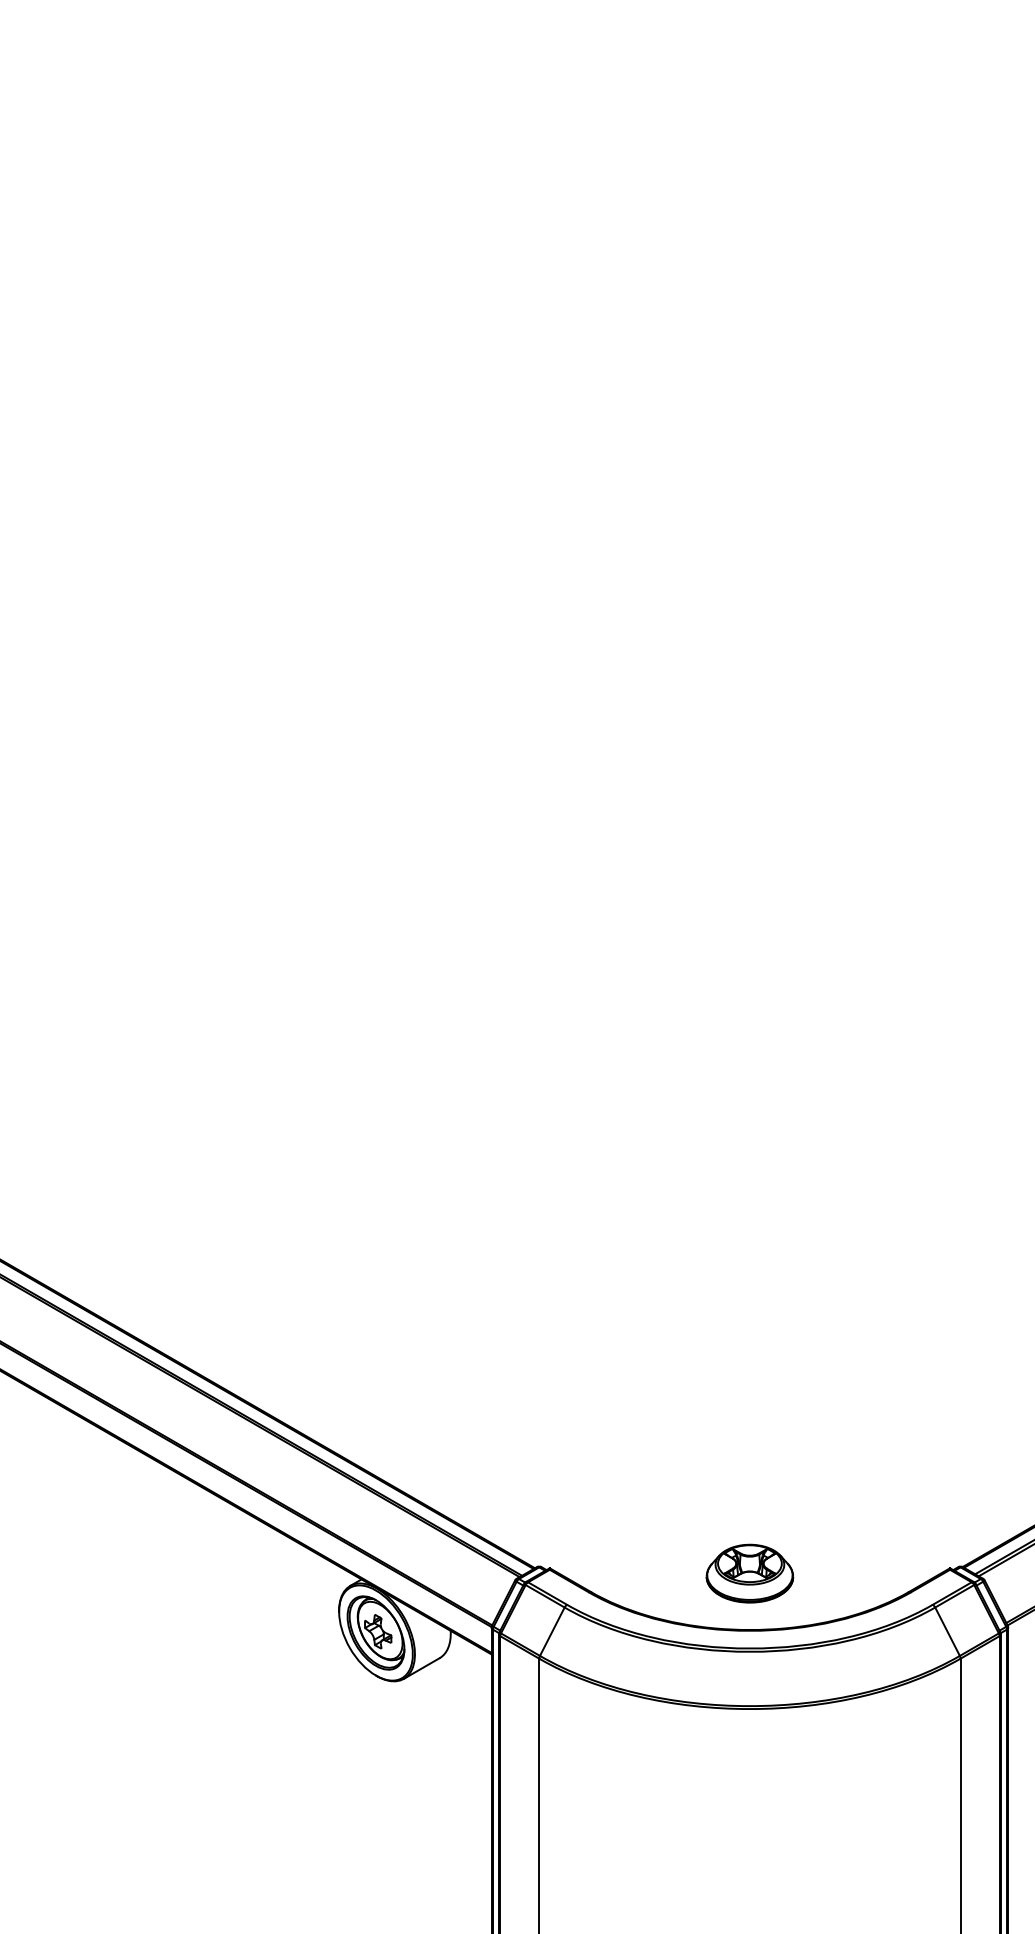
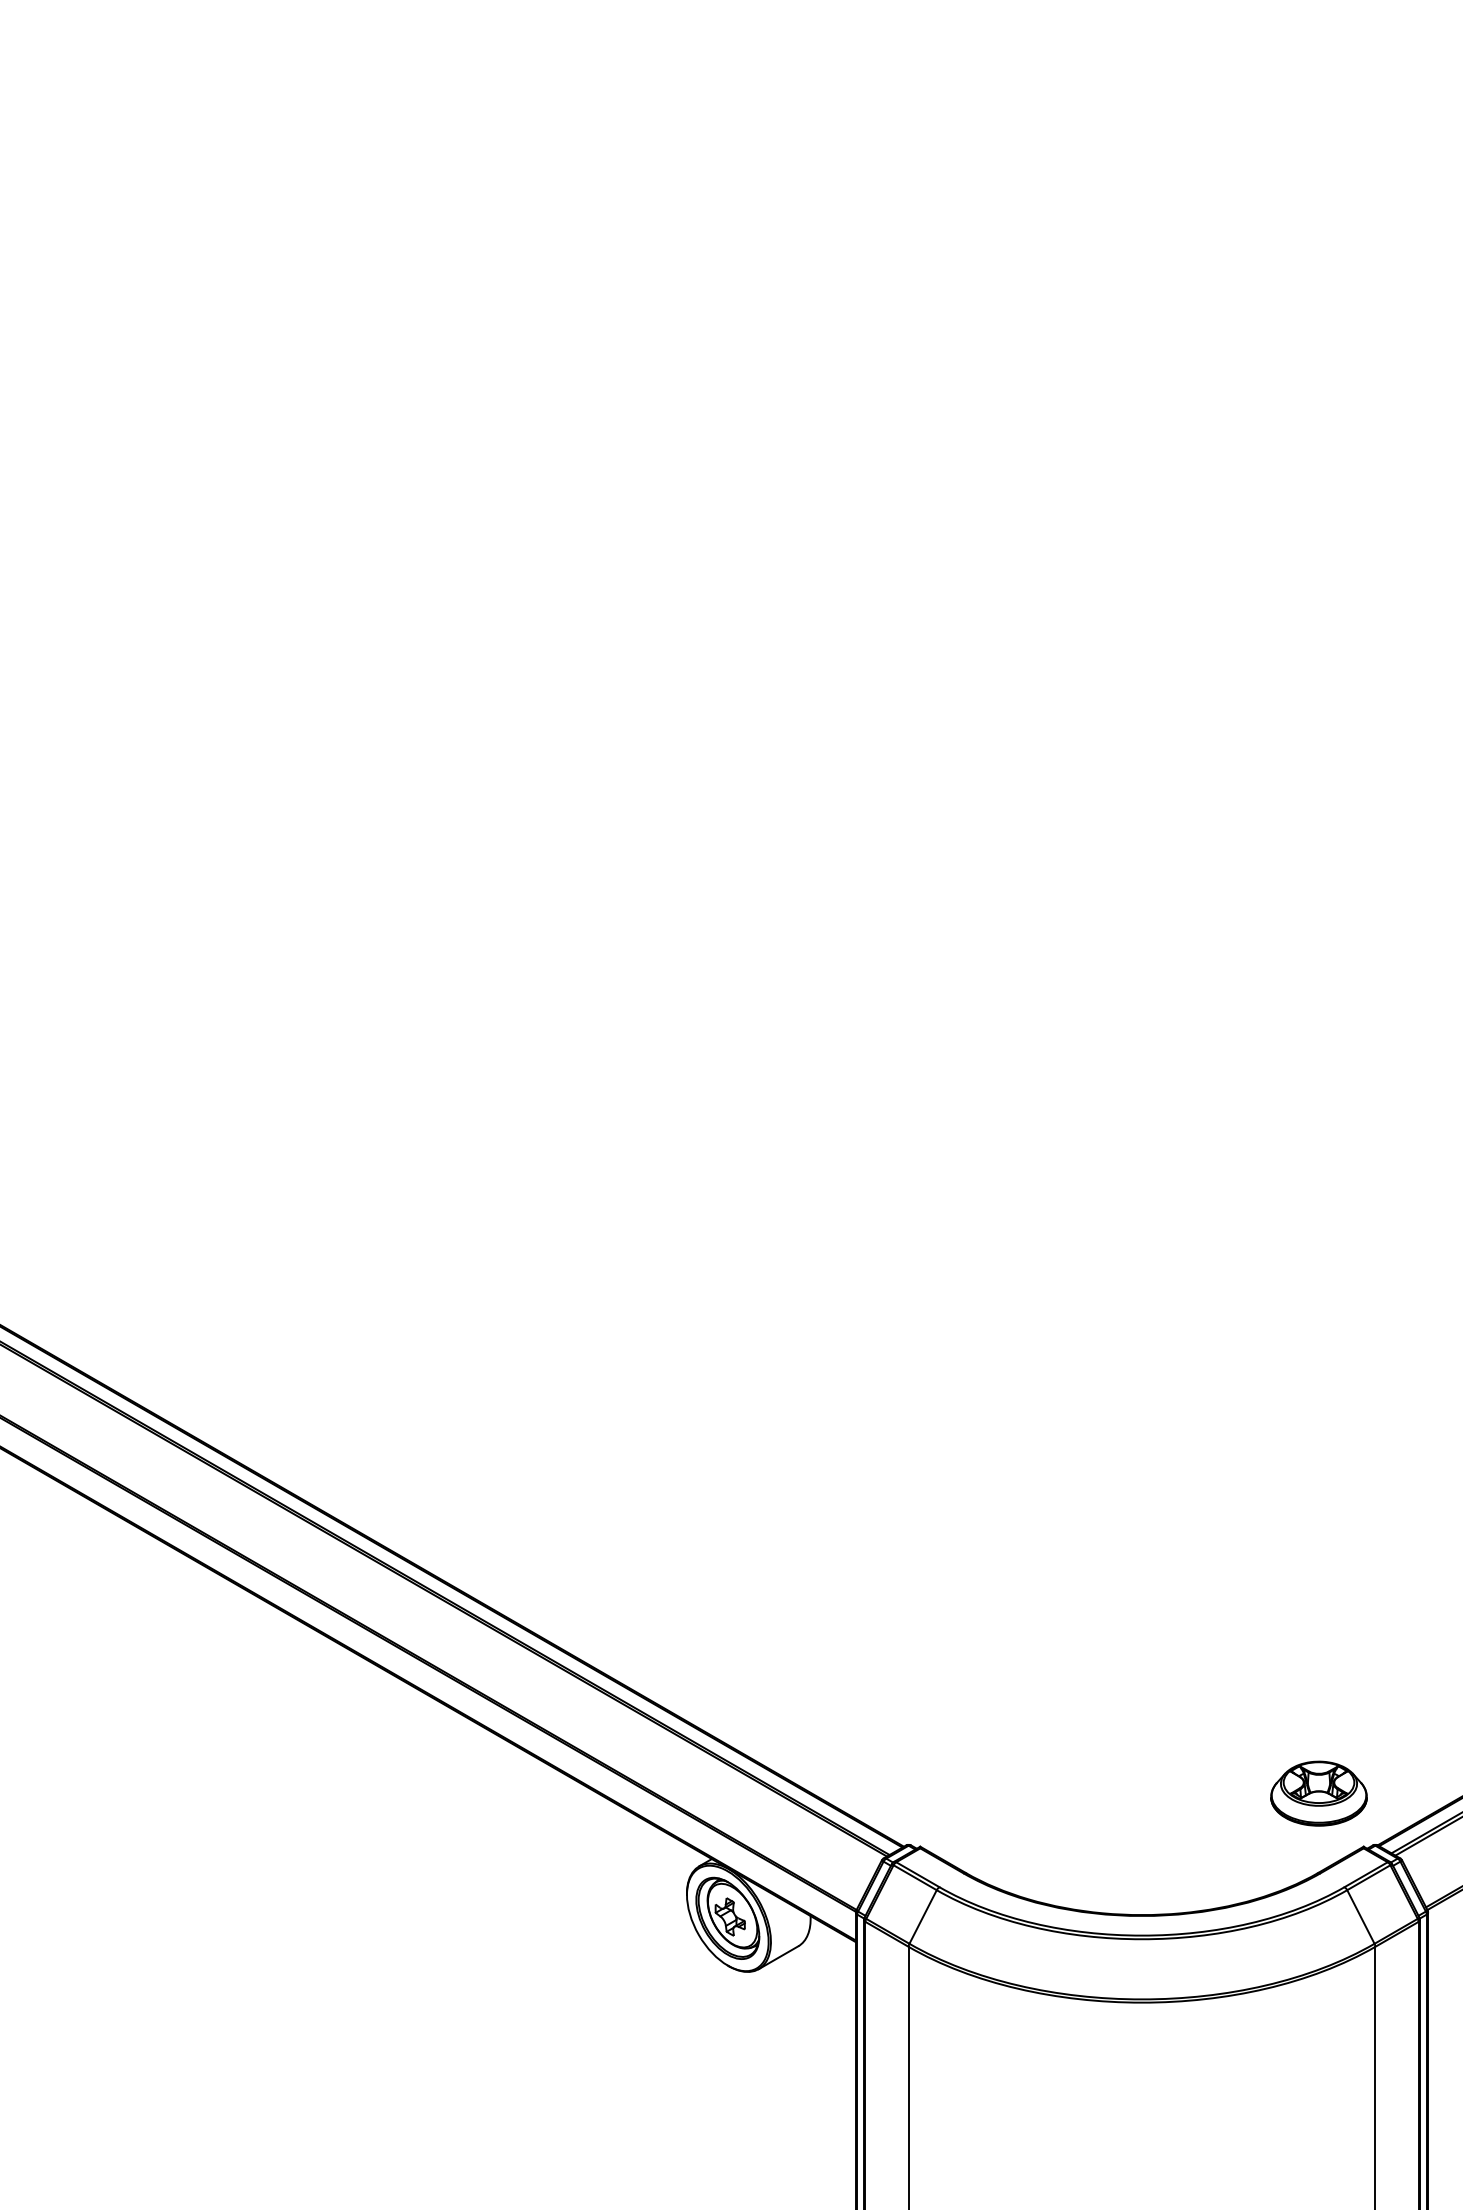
part: (749, 1573) -> (1318, 1793), moved

